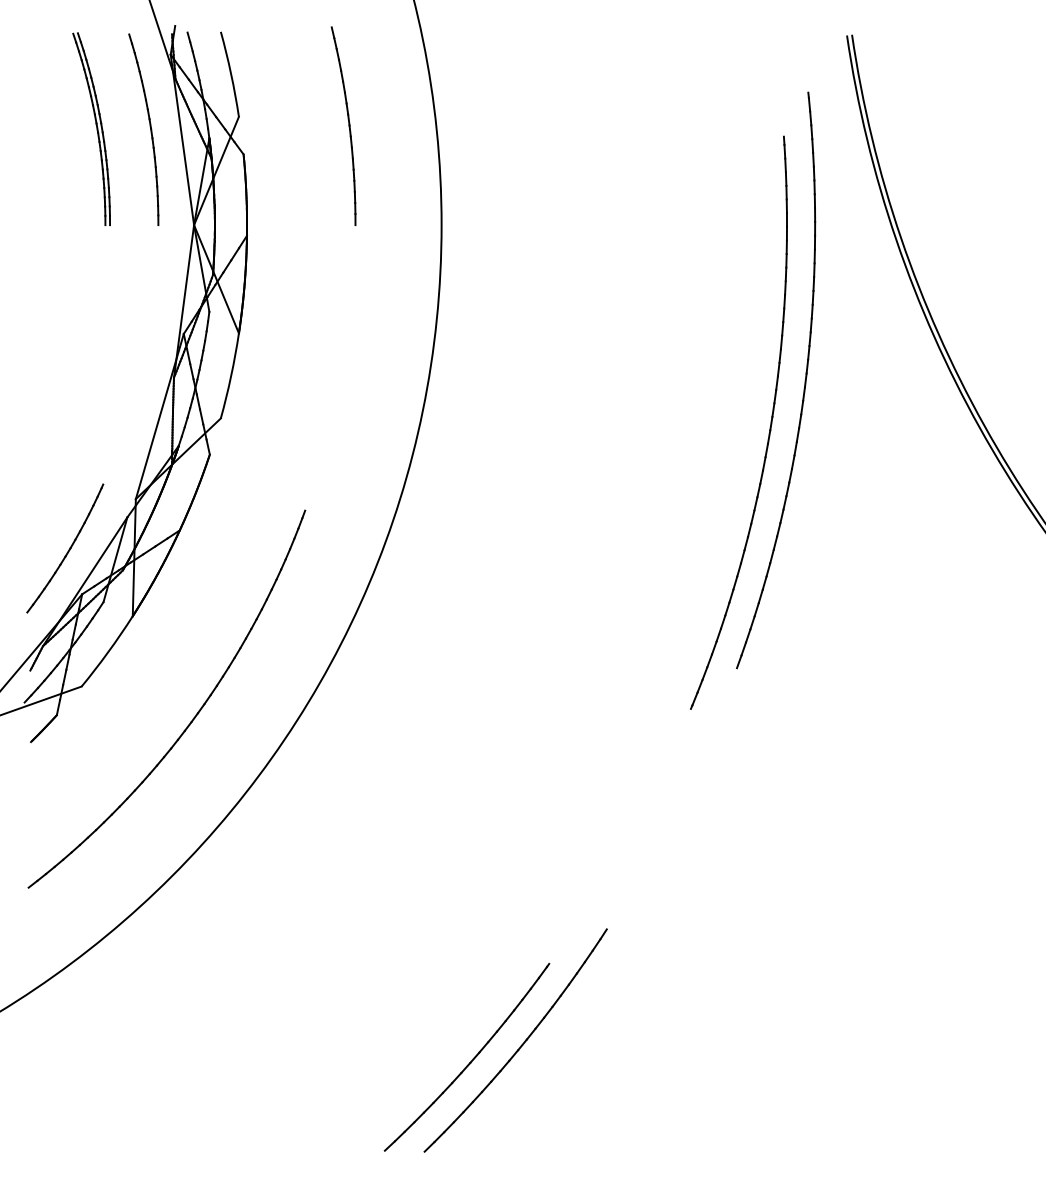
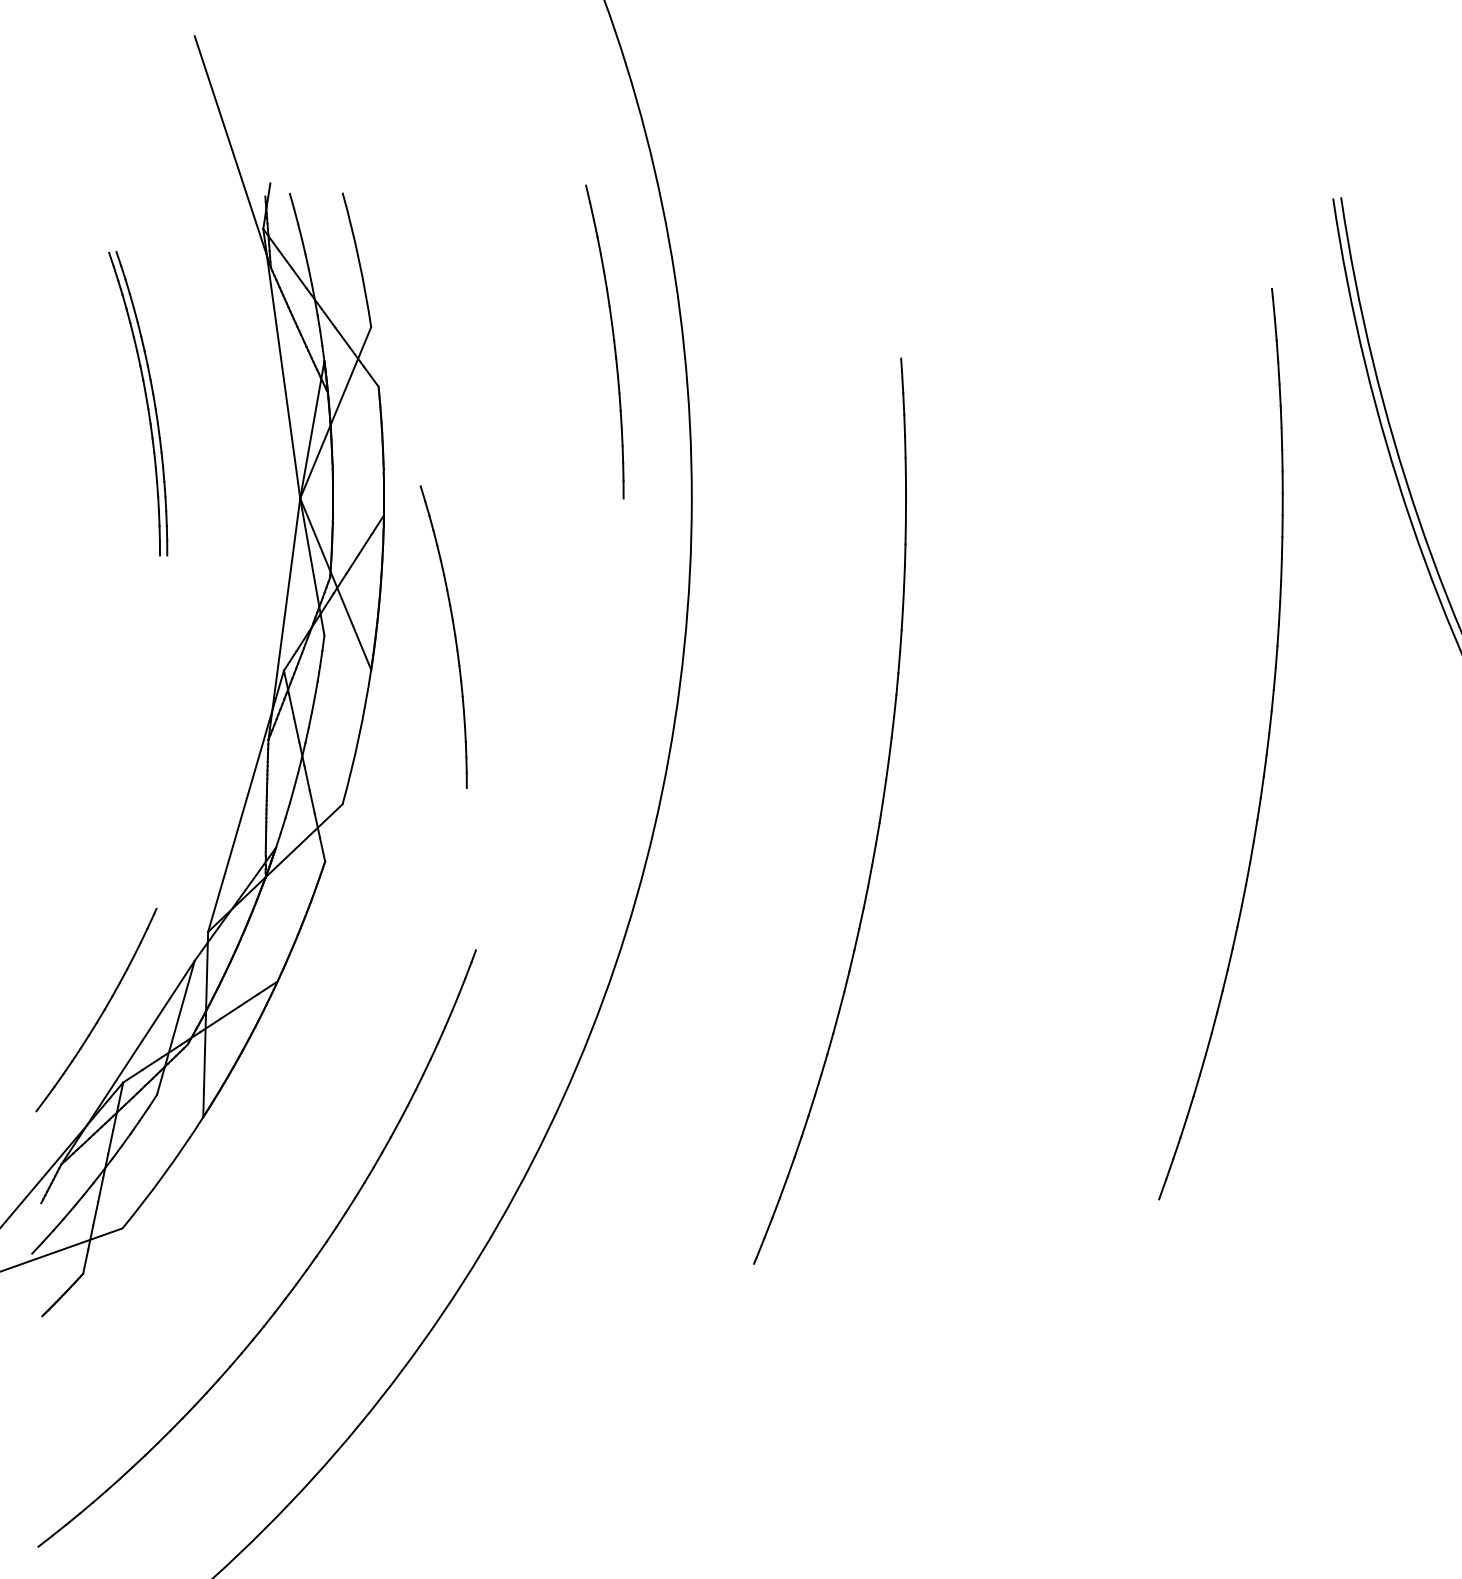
part: (343, 125) -> (604, 340), moved
part: (149, 126) -> (452, 631), moved
part: (91, 128) -> (137, 402), moved
part: (769, 427) -> (878, 818), moved

